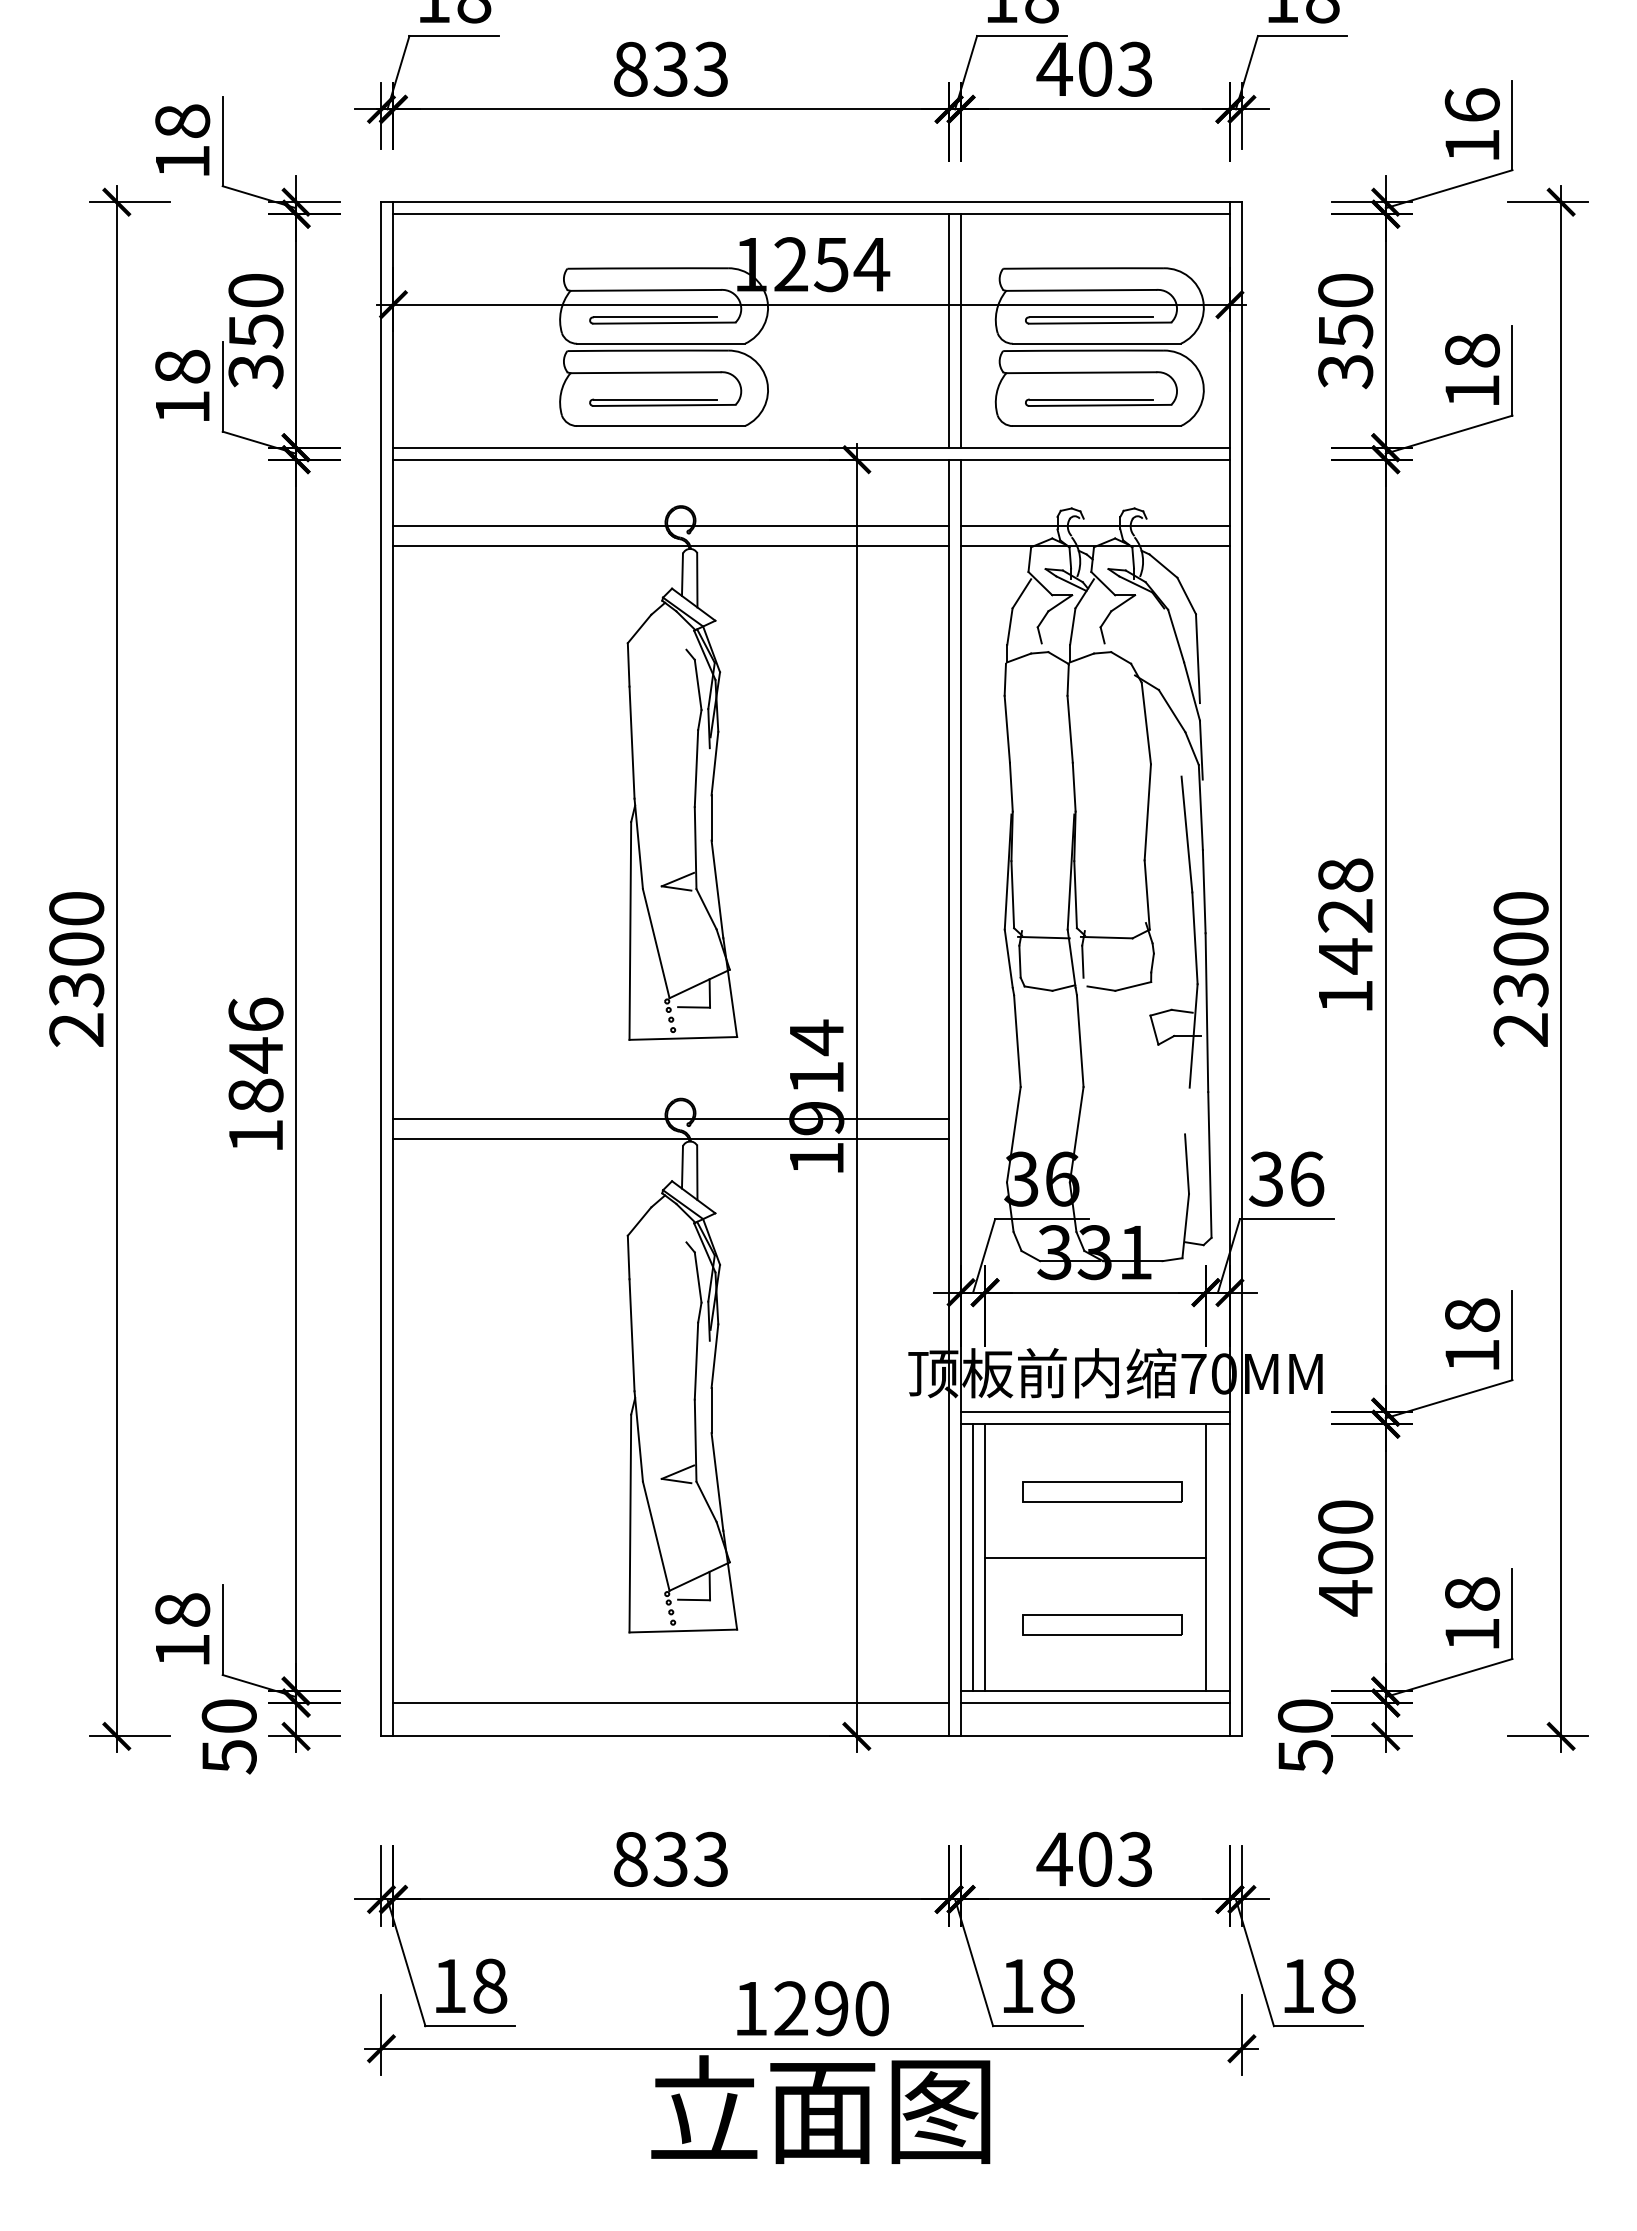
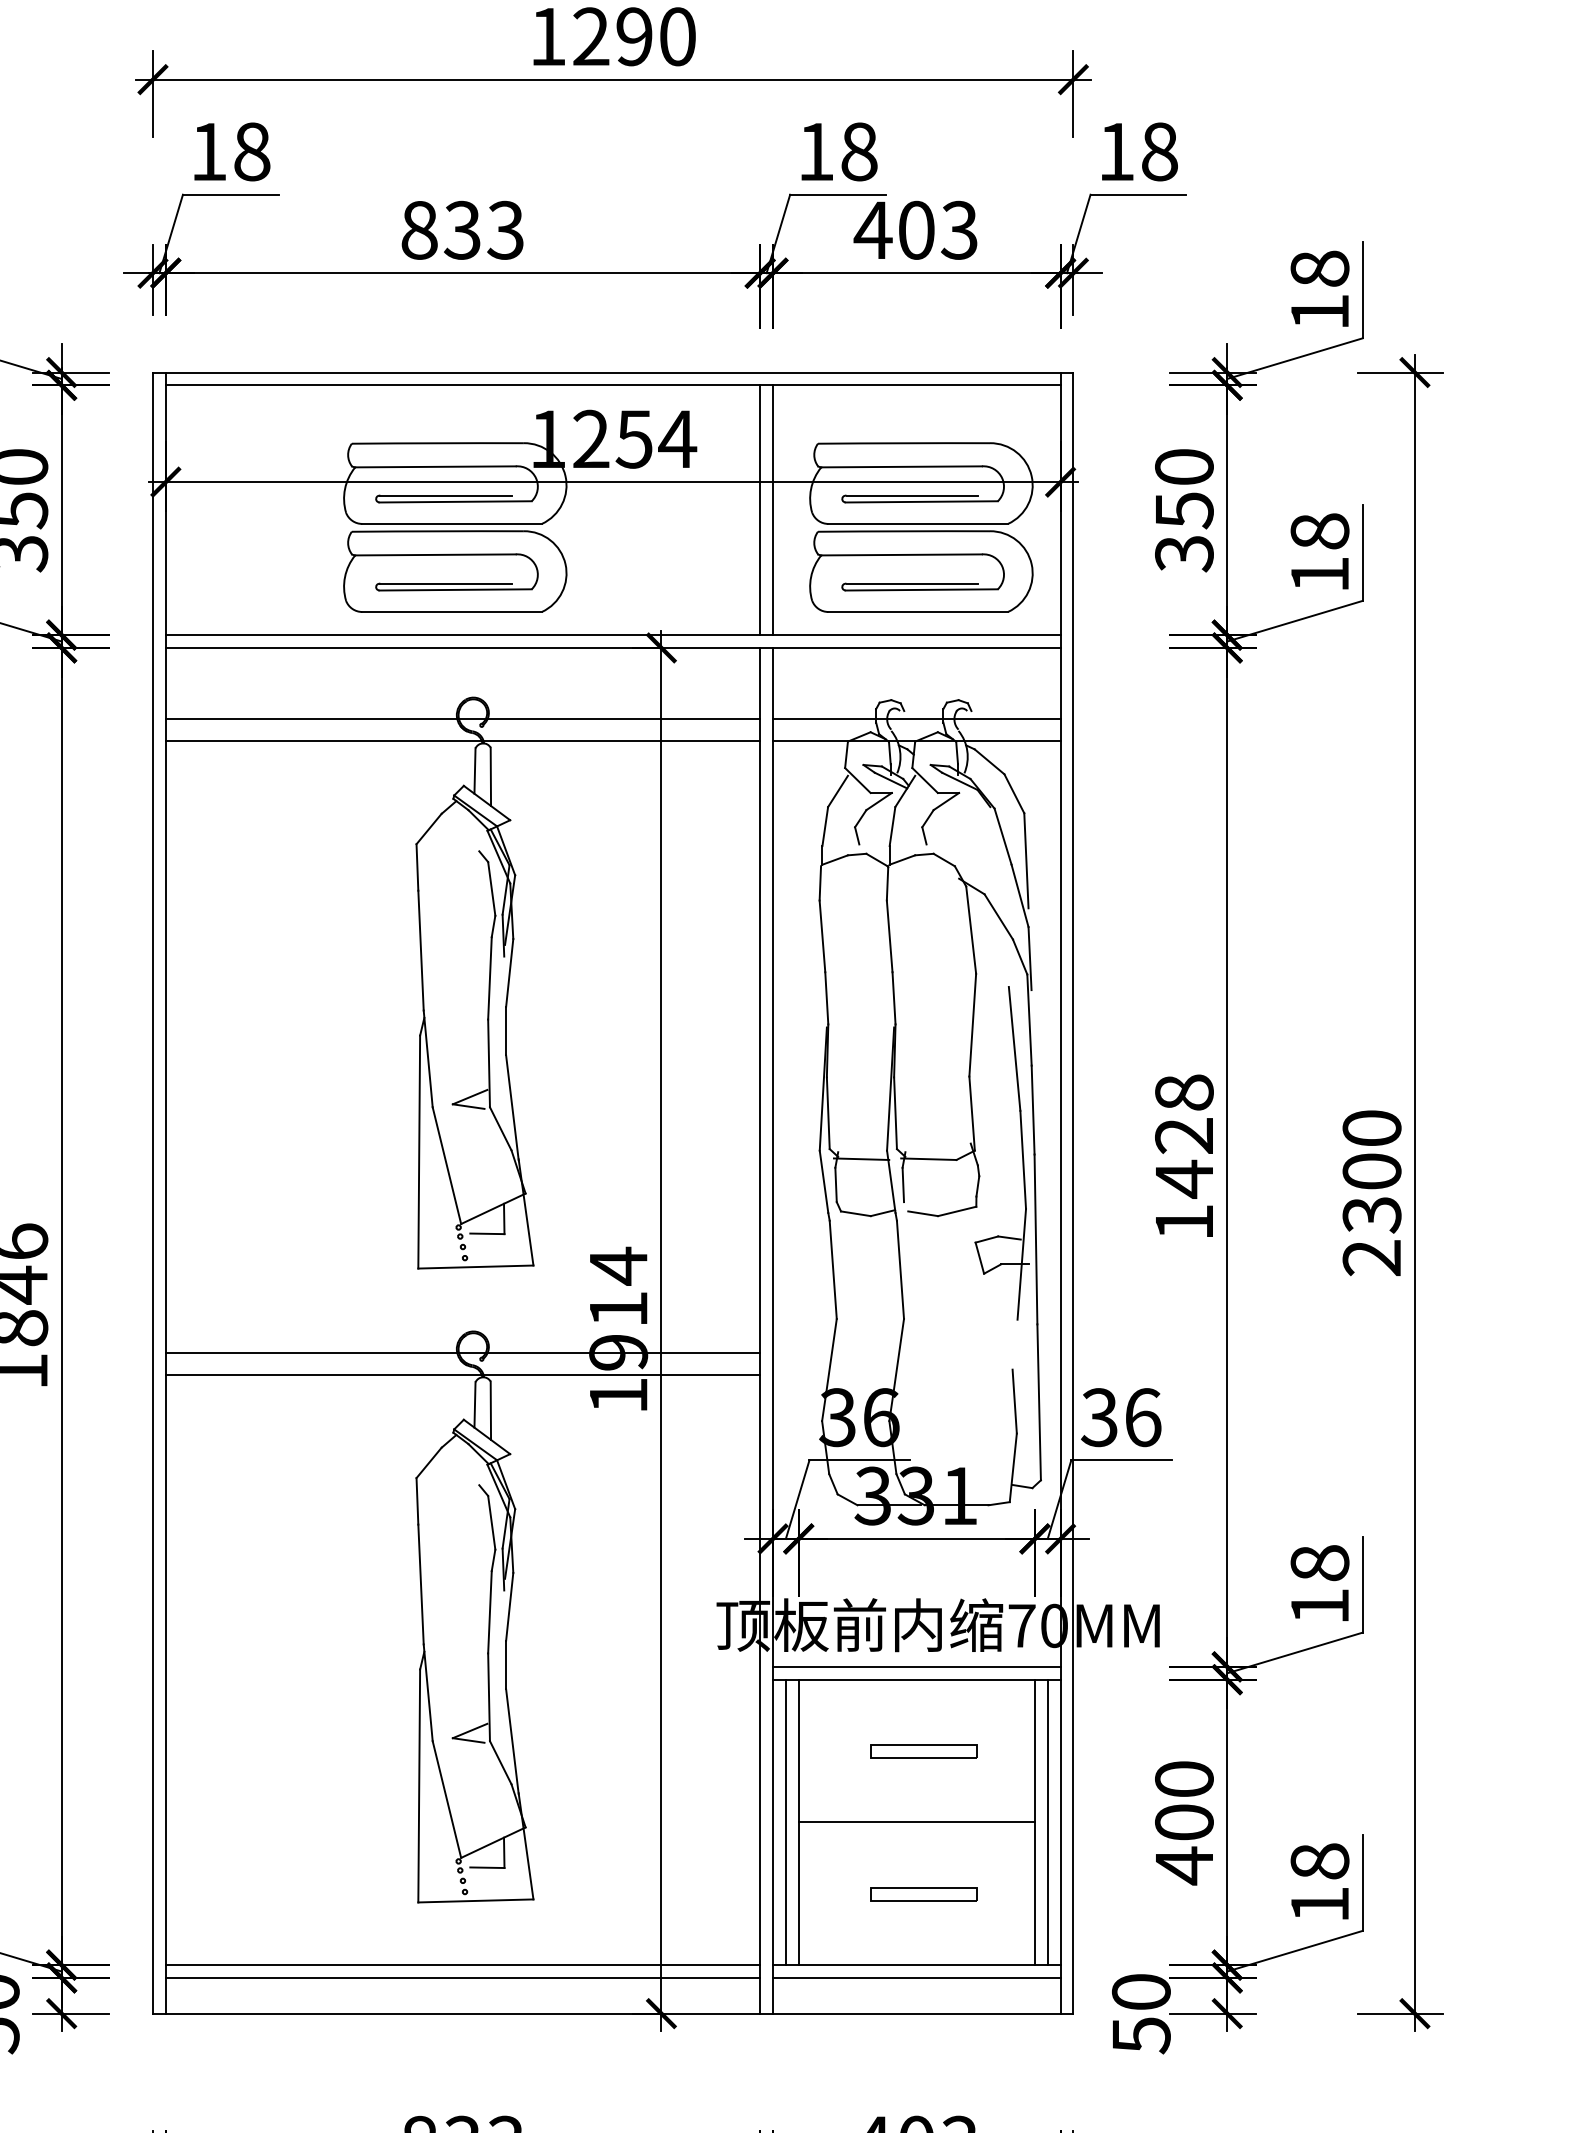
text: (1471, 104) -> (1319, 268), 16 -> 18
part: (1101, 1491) -> (923, 1751), size x0.62
line: (1217, 1557) -> (1047, 1822), added
part: (1101, 1624) -> (923, 1893), size x0.62
line: (671, 1691) -> (463, 1965), added

